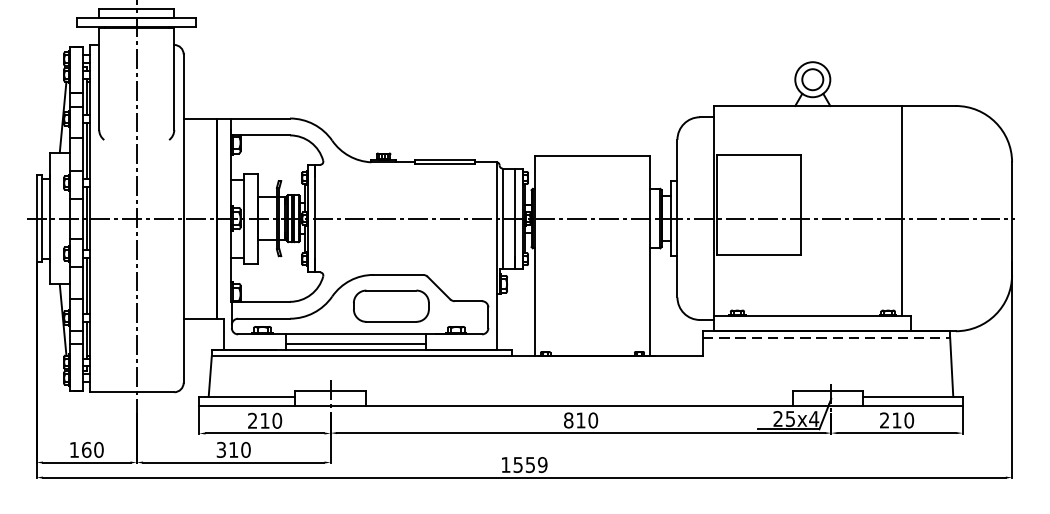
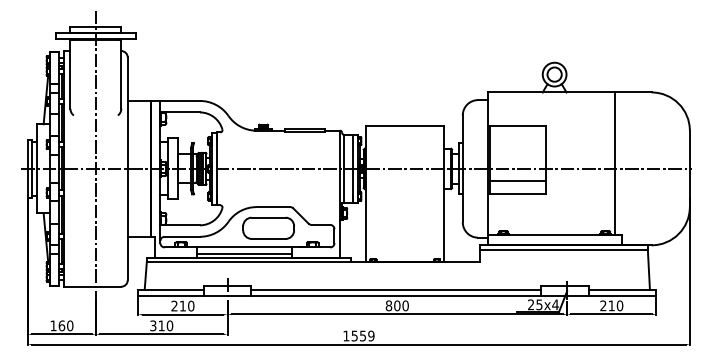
line: (758, 235) -> (517, 180), added
line: (825, 337) -> (563, 249), dashed -> solid
line: (579, 396) -> (396, 289), added
text: (581, 419) -> (397, 305), 810 -> 800

